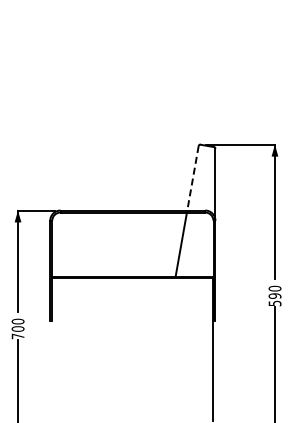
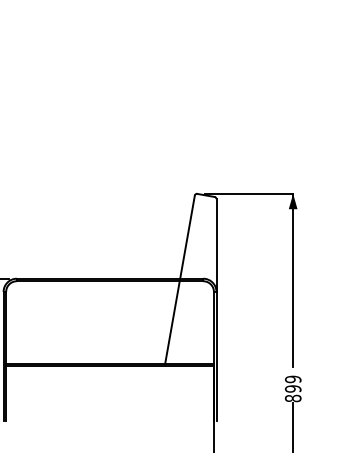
line: (192, 178) -> (186, 237), dashed -> solid
text: (274, 296) -> (292, 389), 590 -> 899

